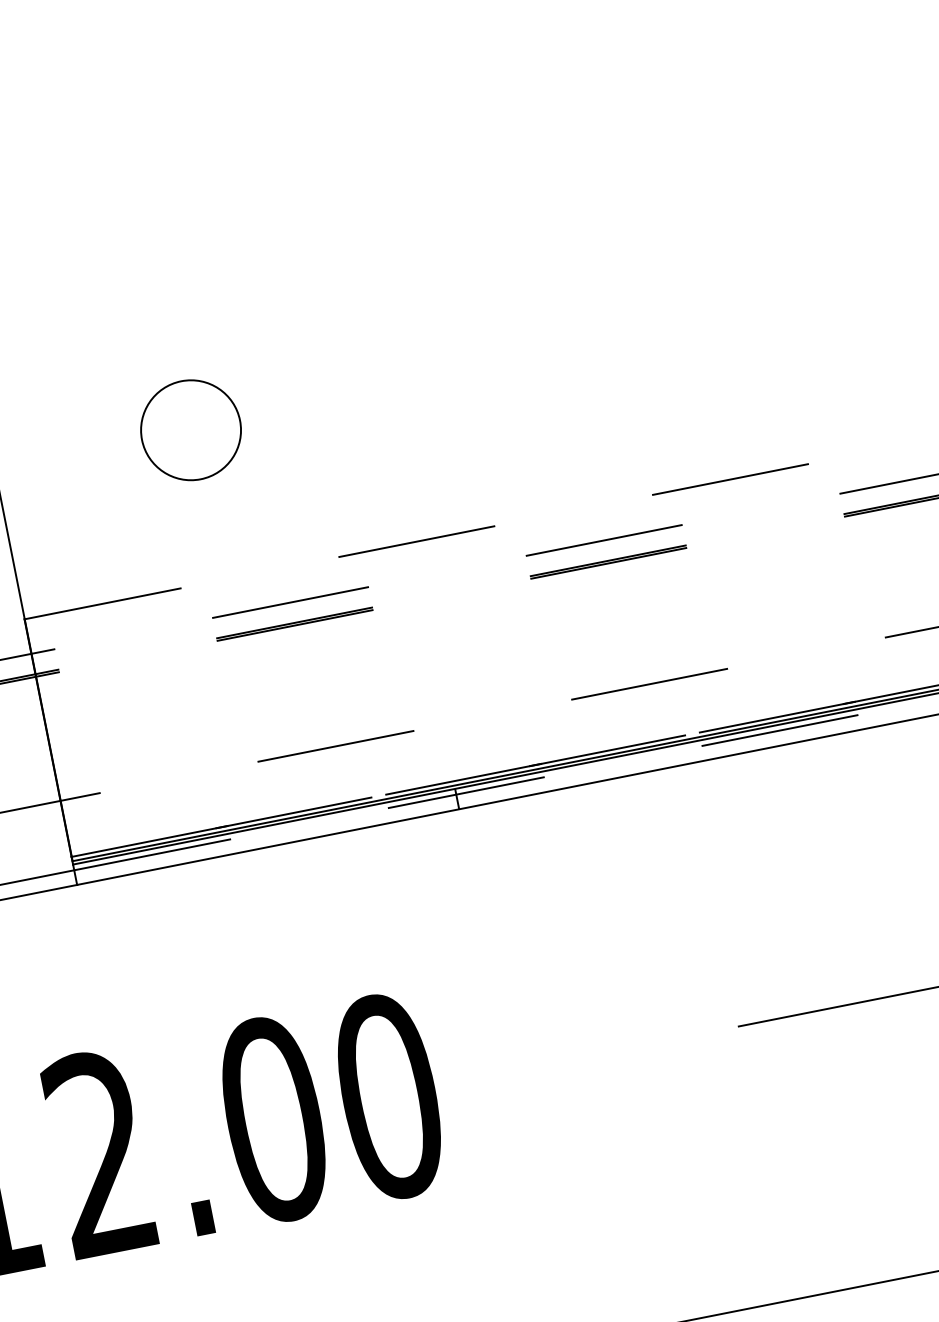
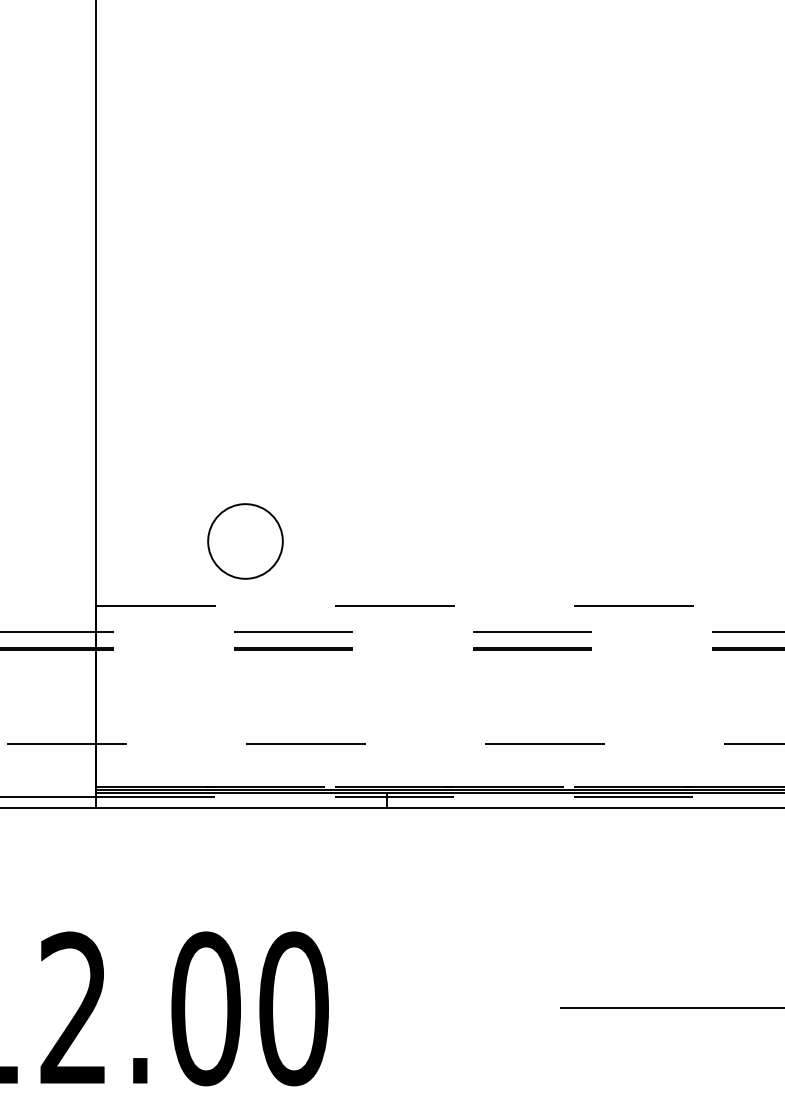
circle: (191, 430) -> (245, 541), moved

